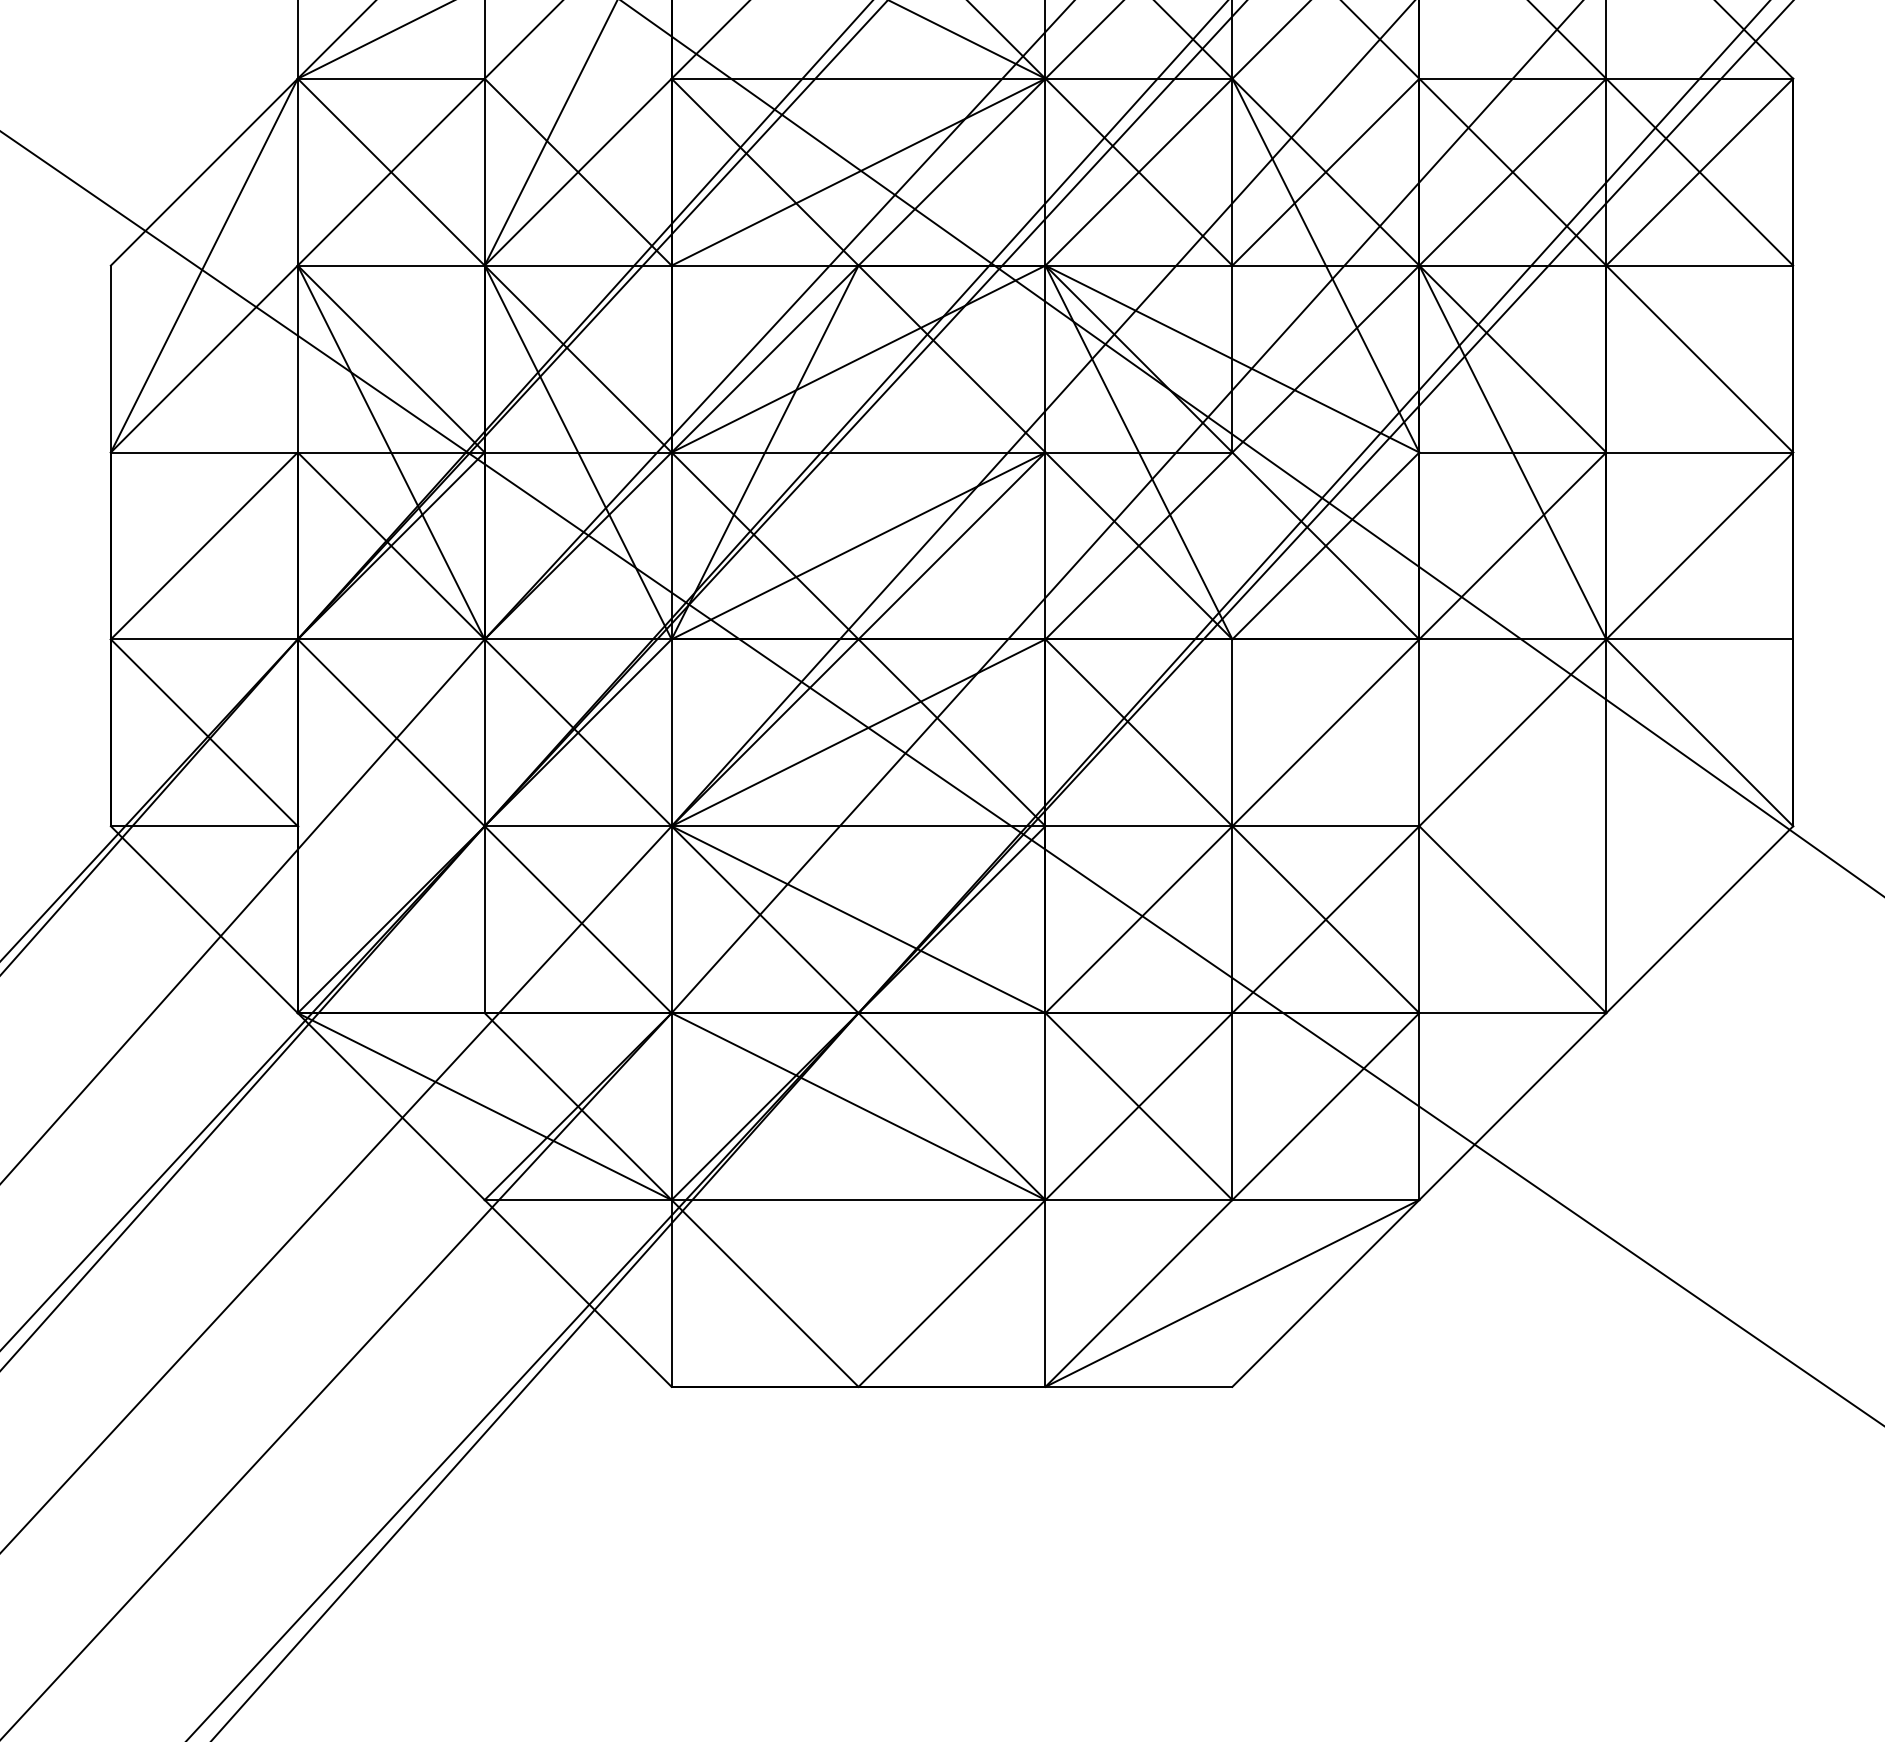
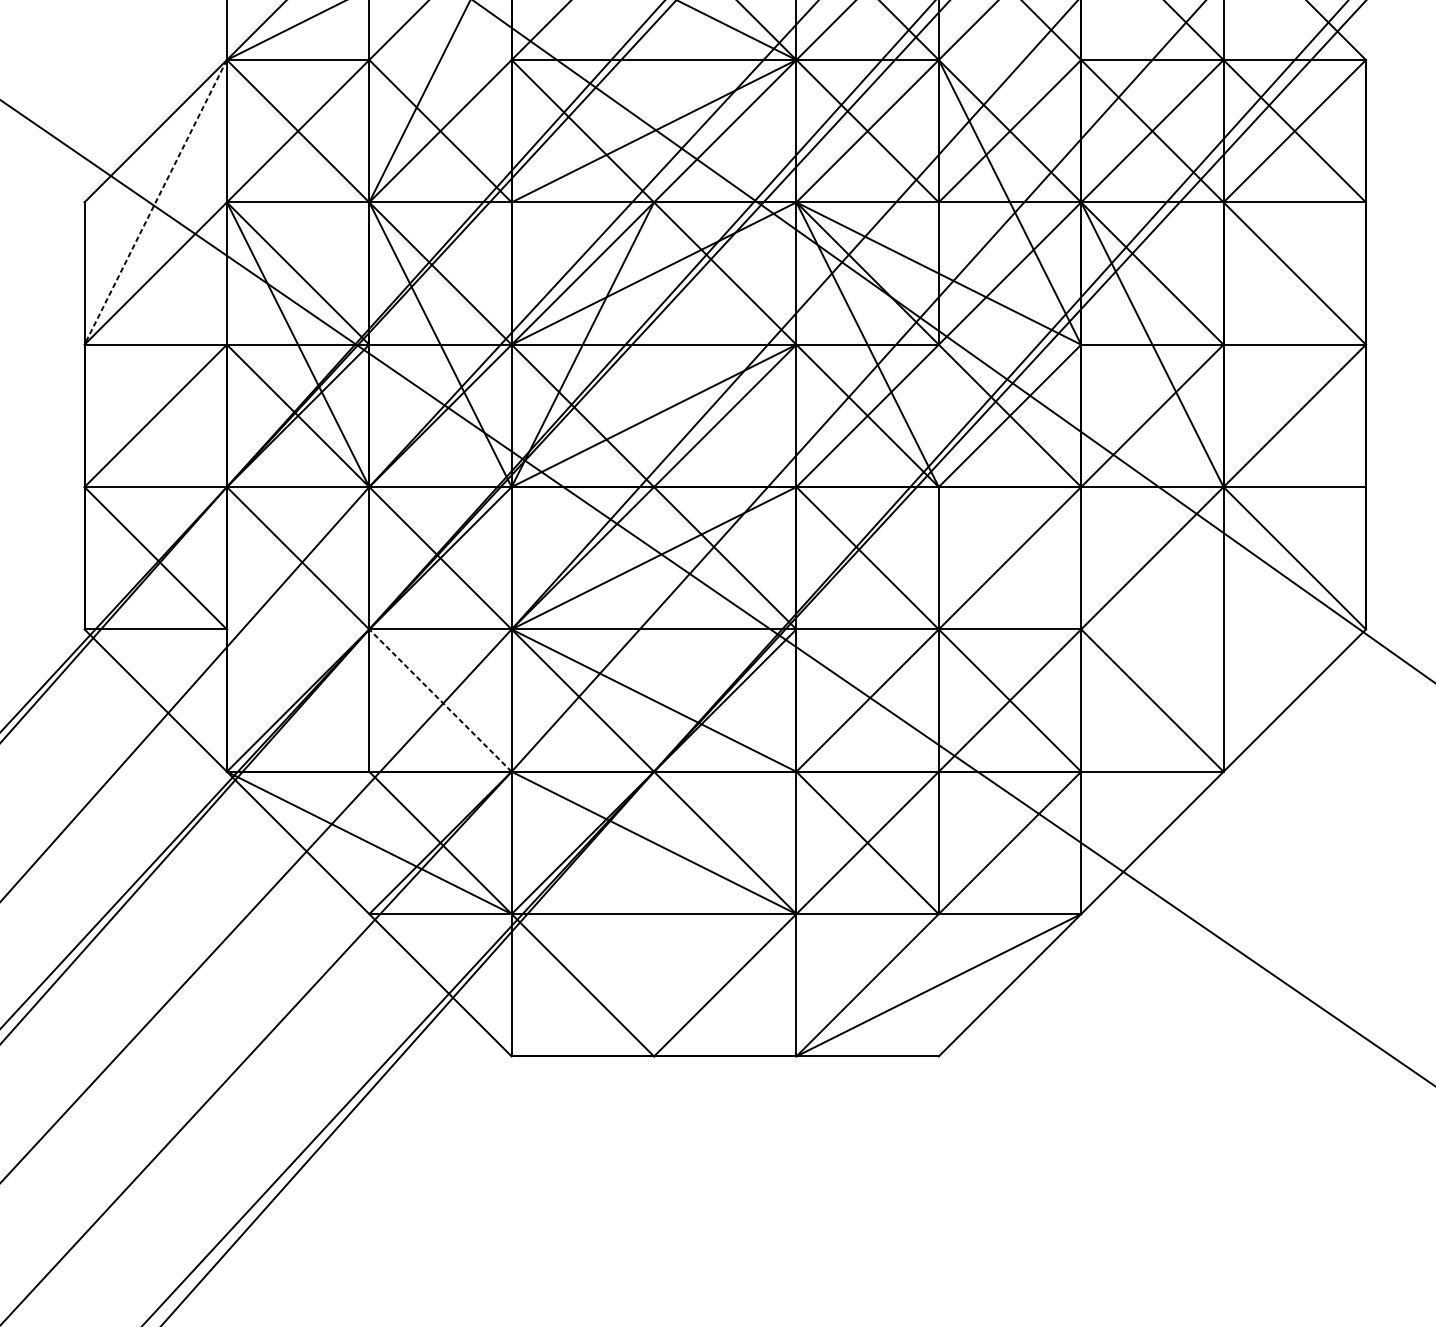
line: (204, 265) -> (155, 202), solid -> dashed
line: (577, 919) -> (439, 700), solid -> dashed

